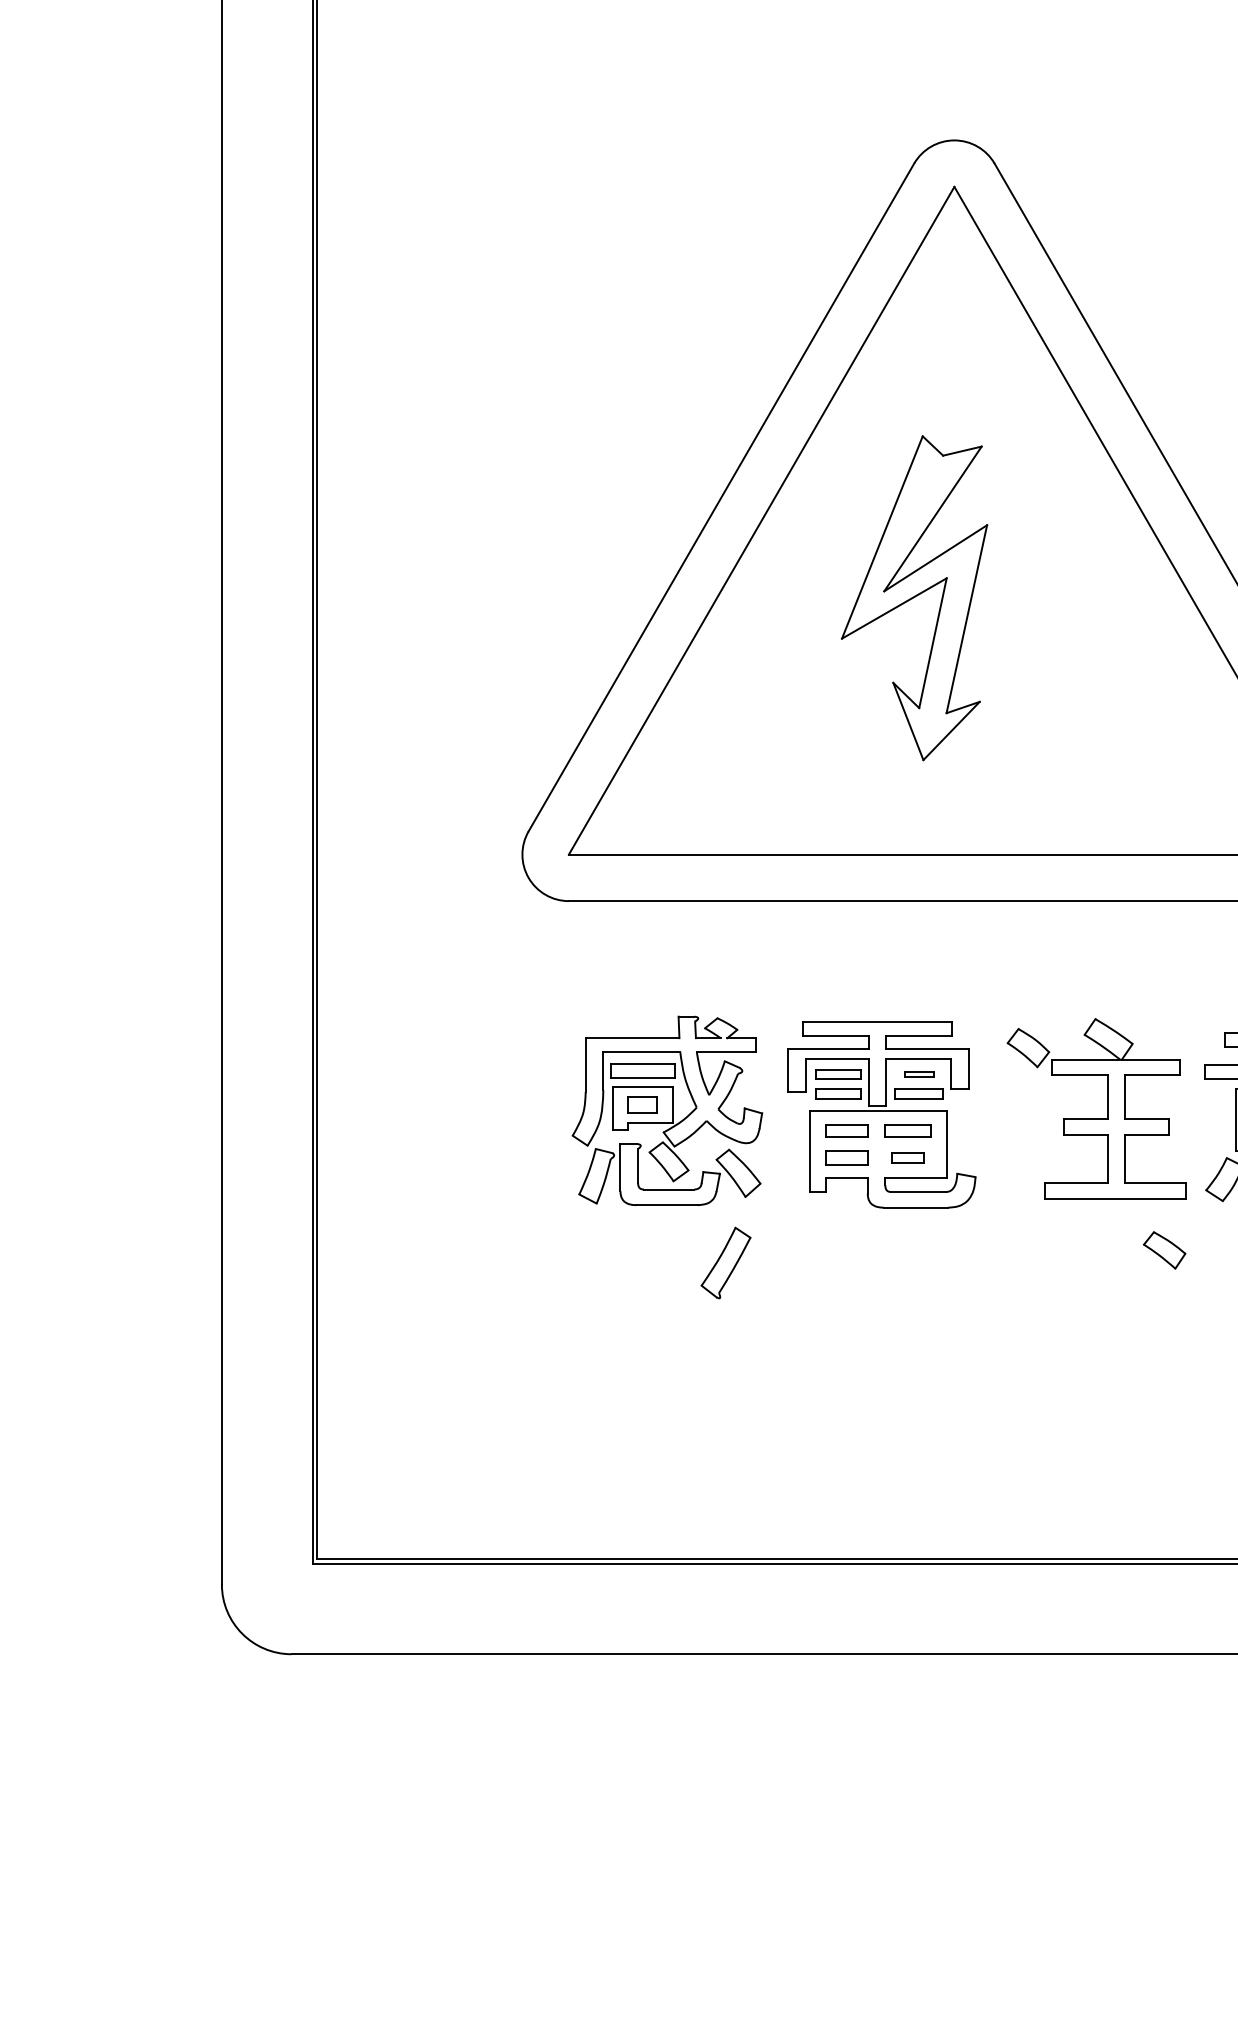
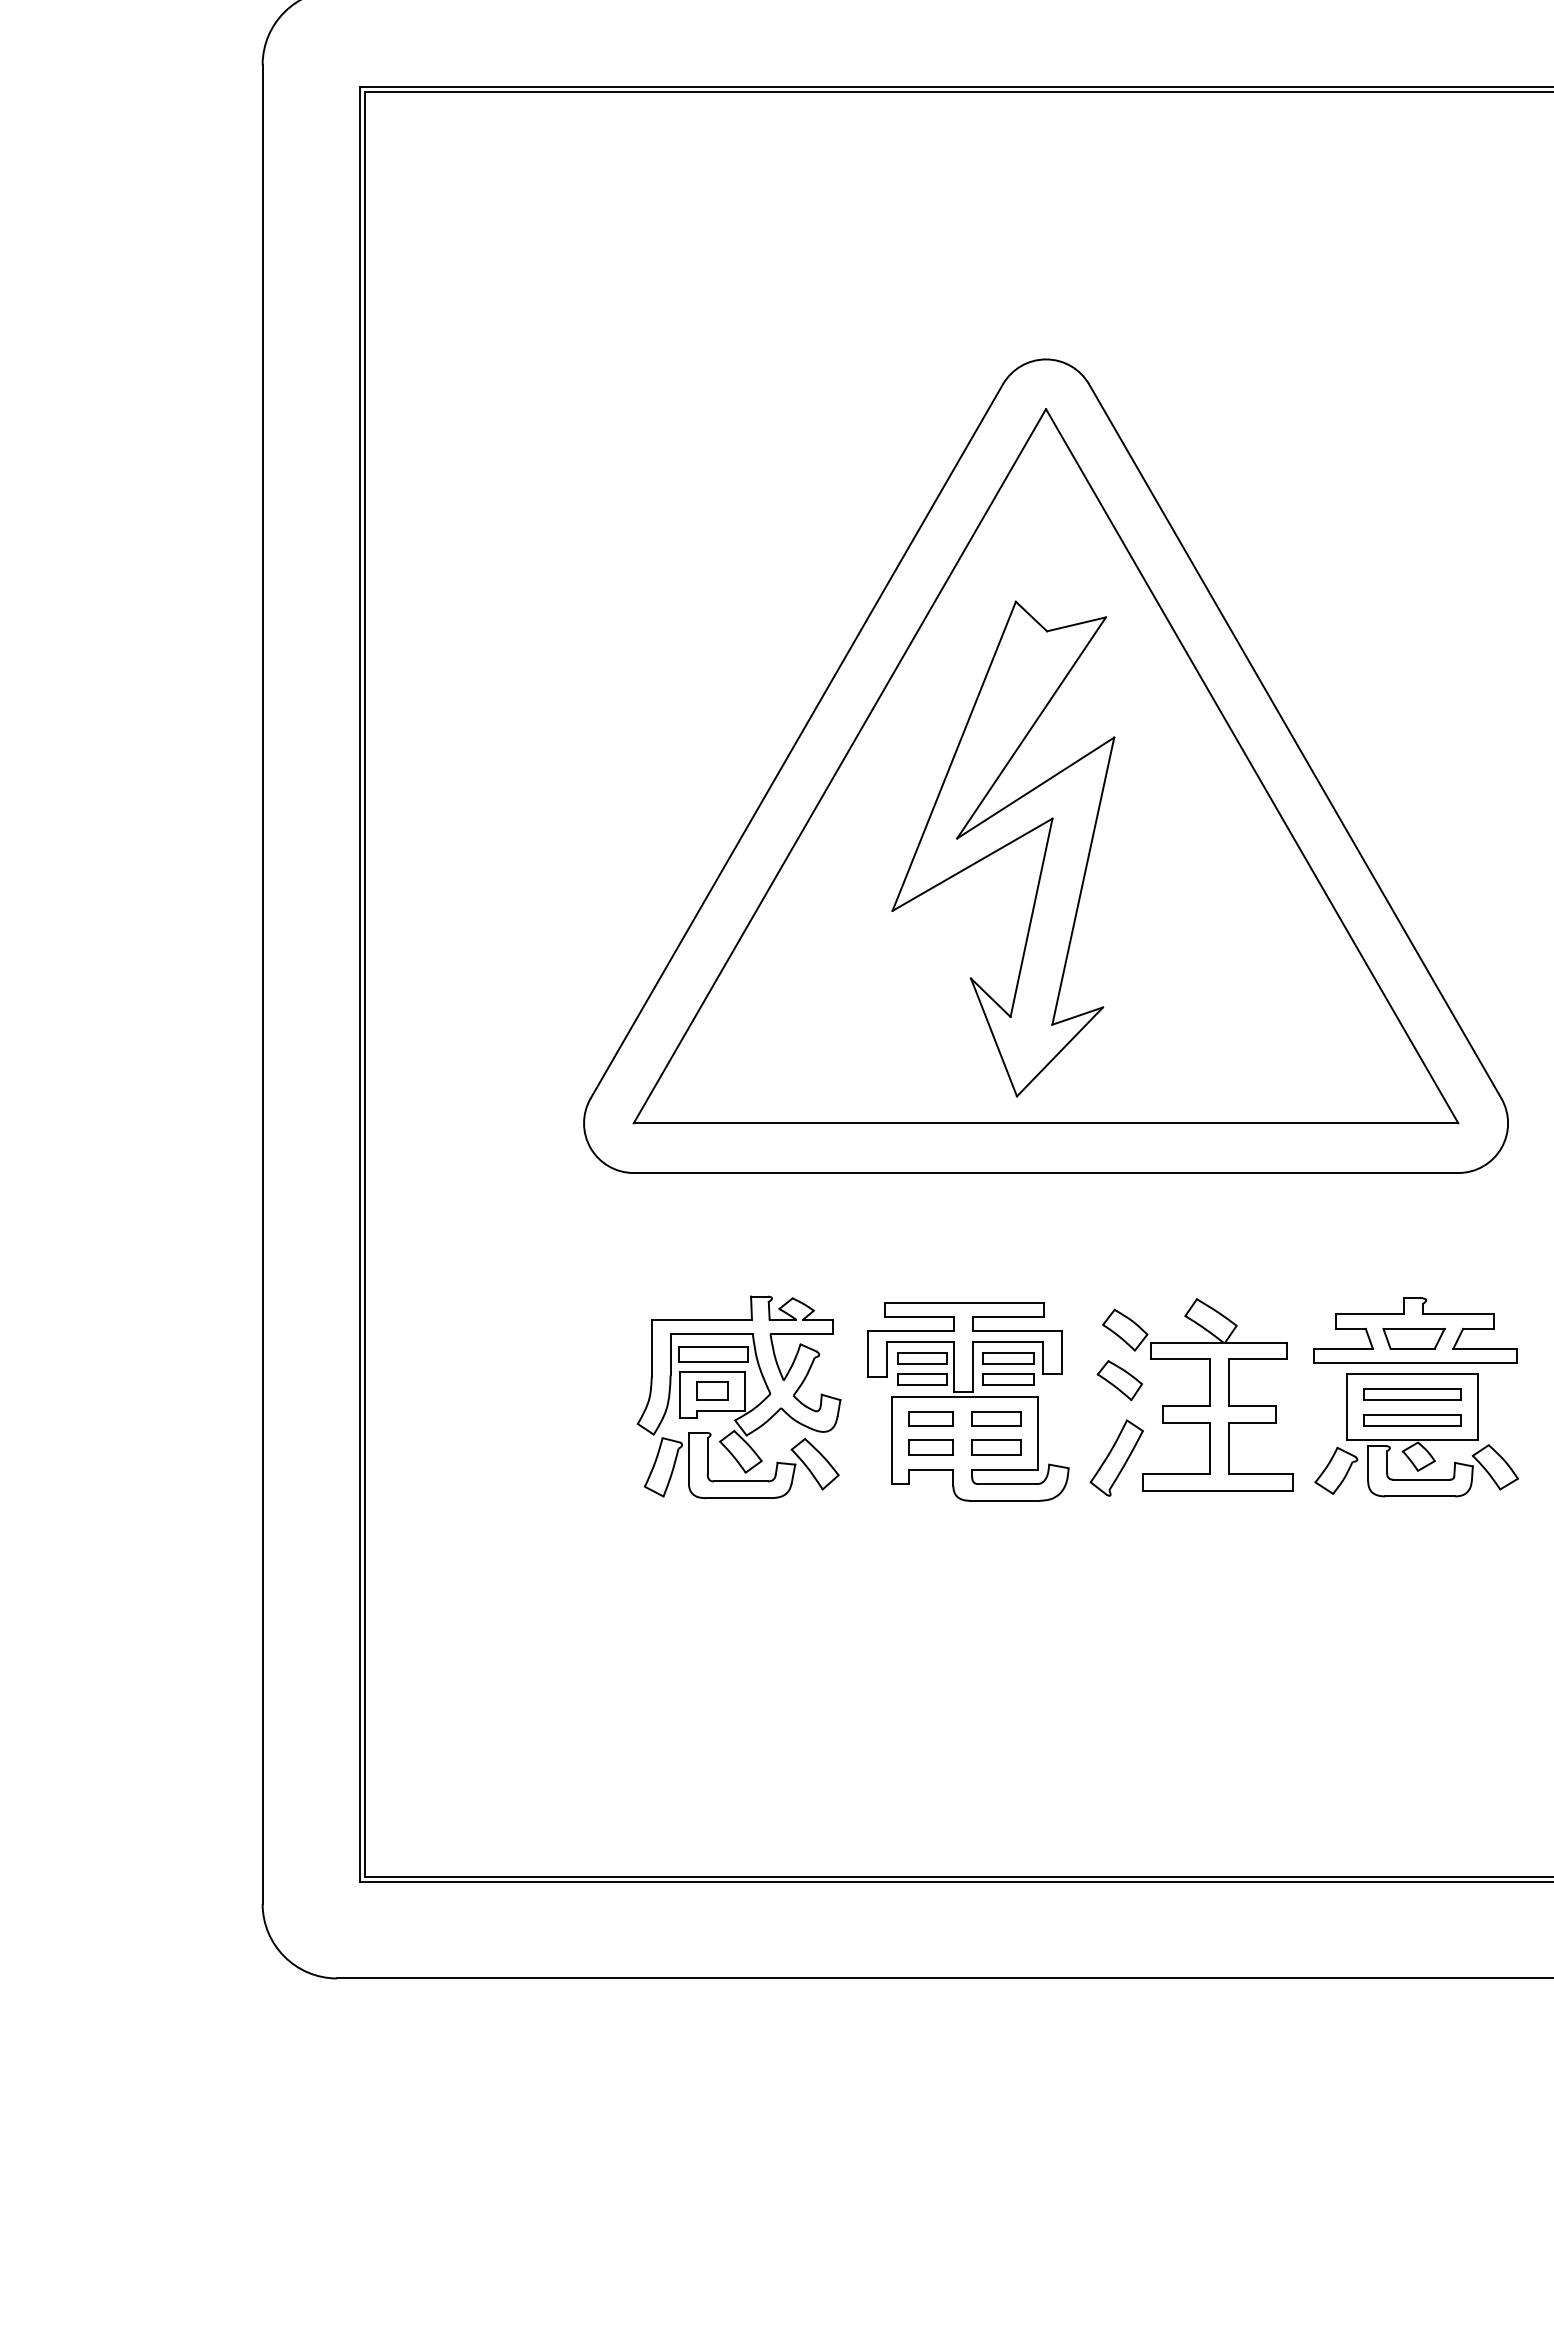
part: (914, 597) -> (1003, 848), size x1.43
part: (919, 1074) -> (1008, 1358), size x1.67
part: (908, 1157) -> (996, 1447), size x1.43
part: (1164, 1250) -> (1119, 1380), moved
part: (725, 1262) -> (1116, 1457), moved

